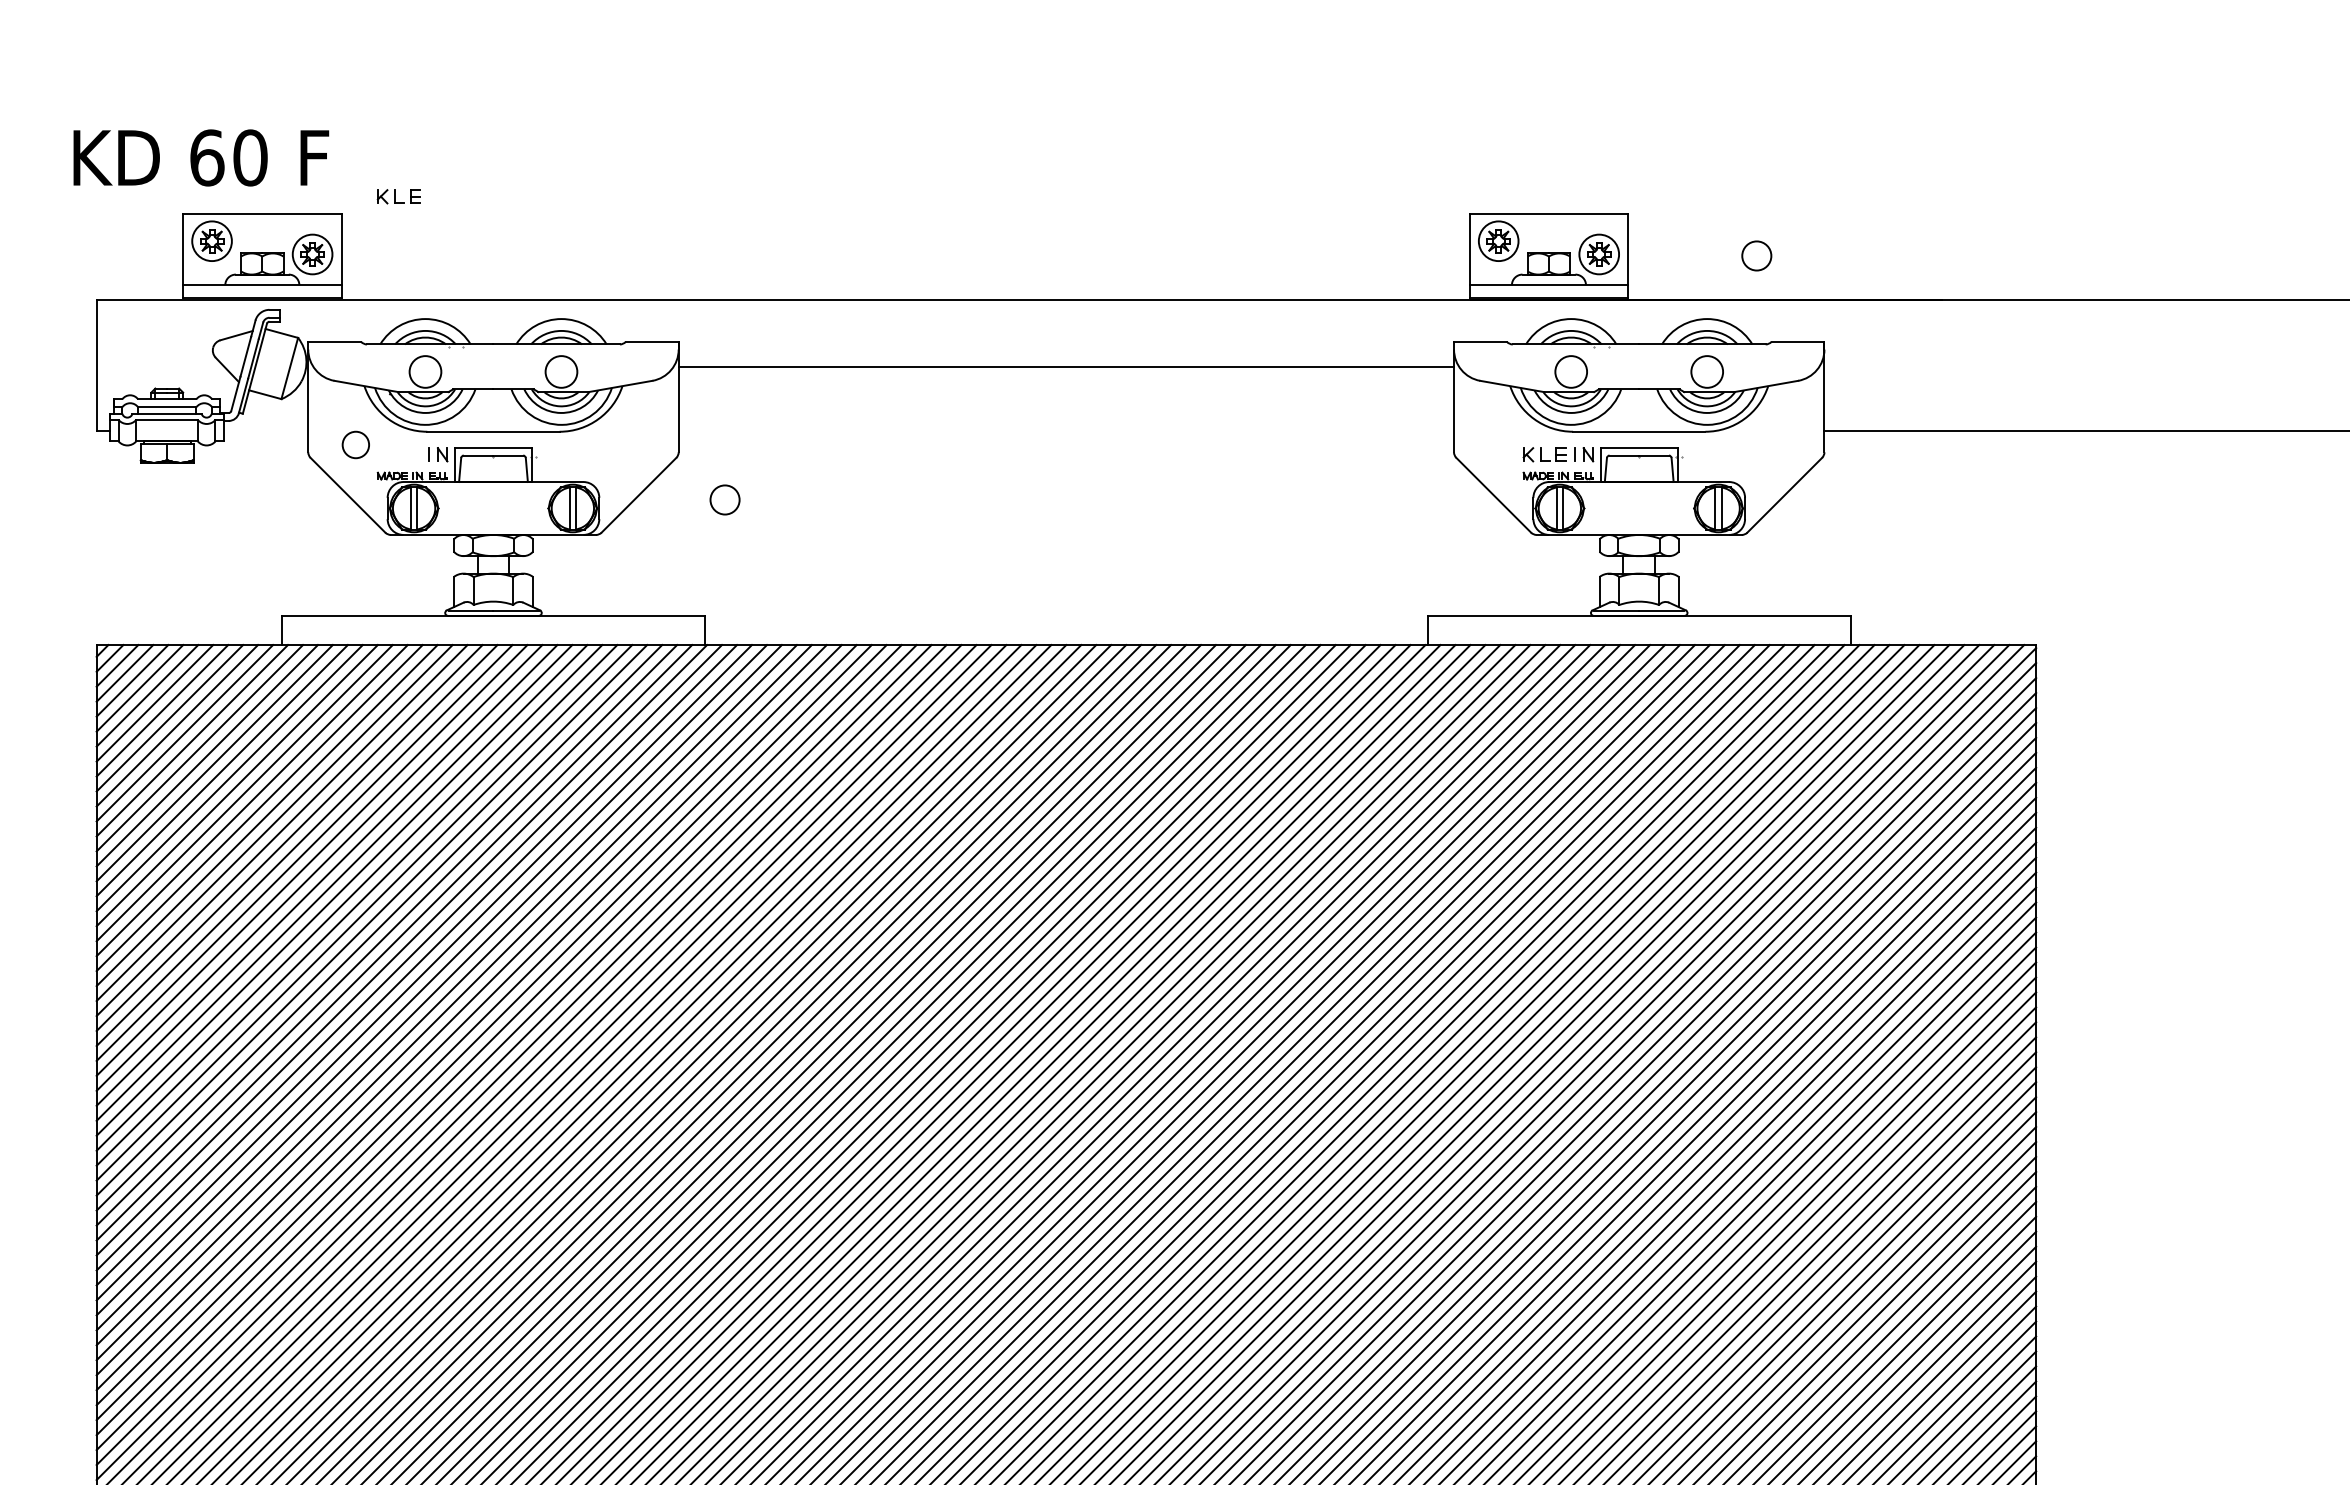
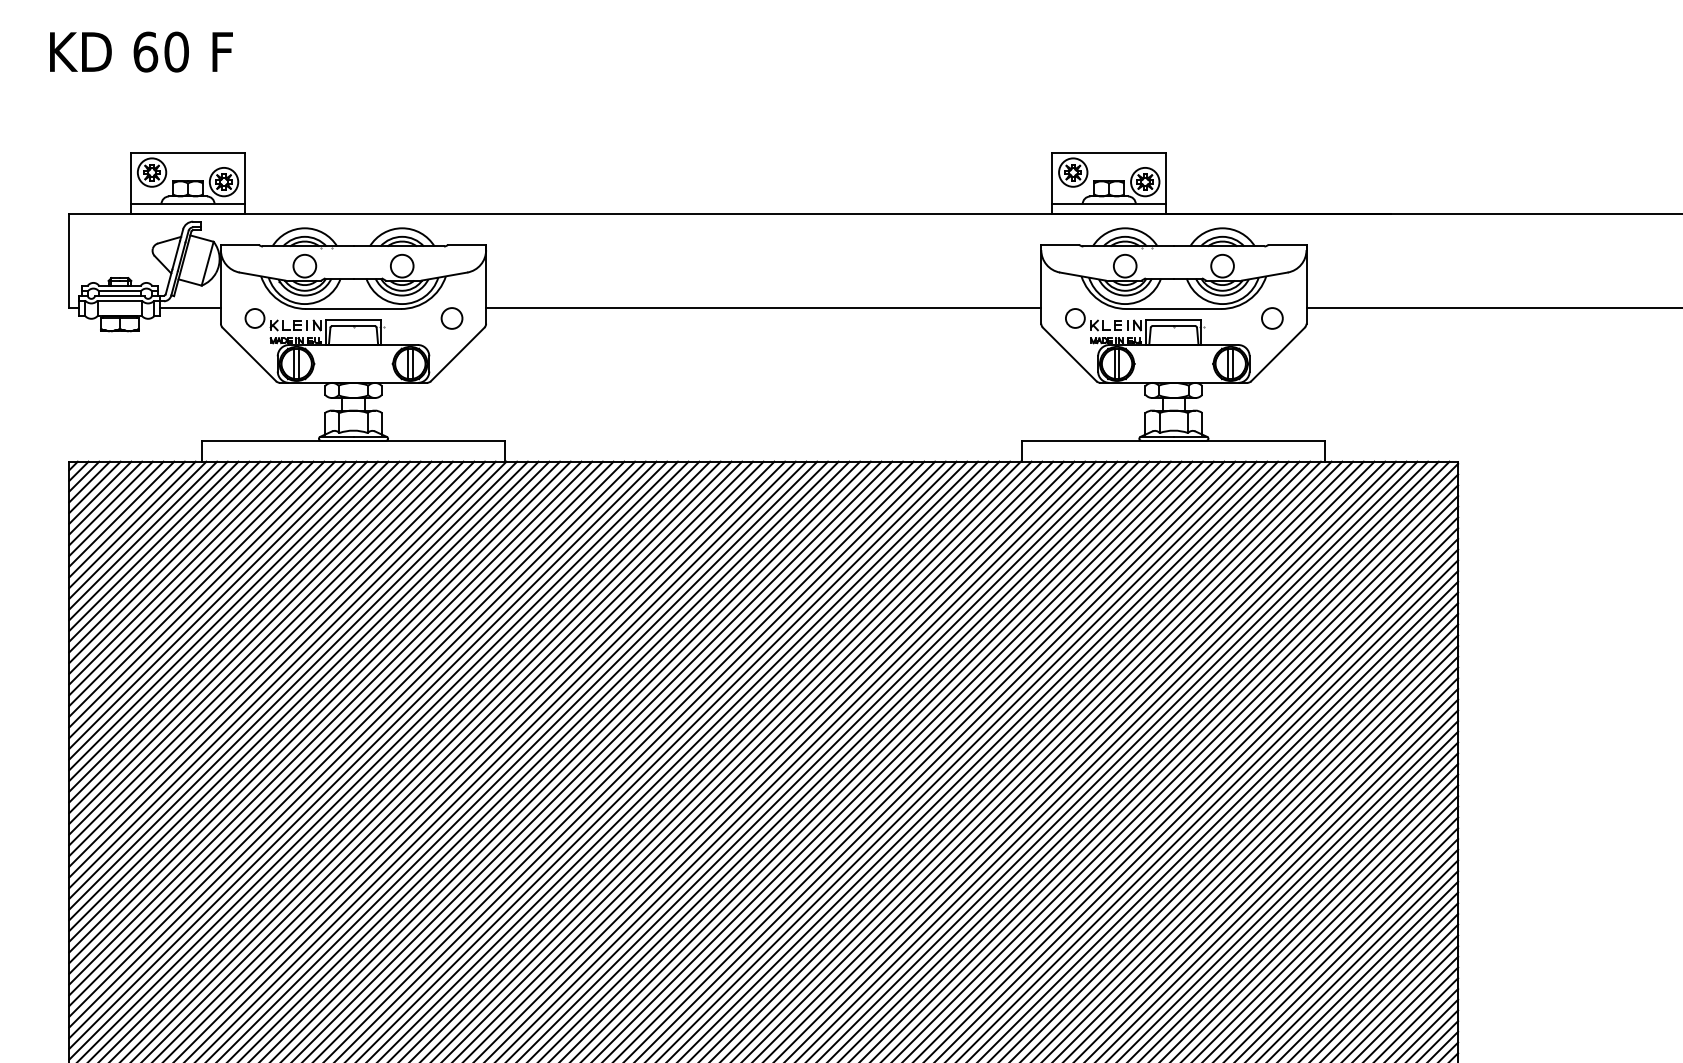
text: (201, 157) -> (141, 51), moved
part: (398, 196) -> (285, 325), moved
circle: (1756, 255) -> (1272, 318), moved
line: (1066, 366) -> (763, 308), moved
line: (265, 430) -> (190, 308), added
circle: (1501, 444) -> (1075, 318), added
circle: (724, 499) -> (451, 318), moved

